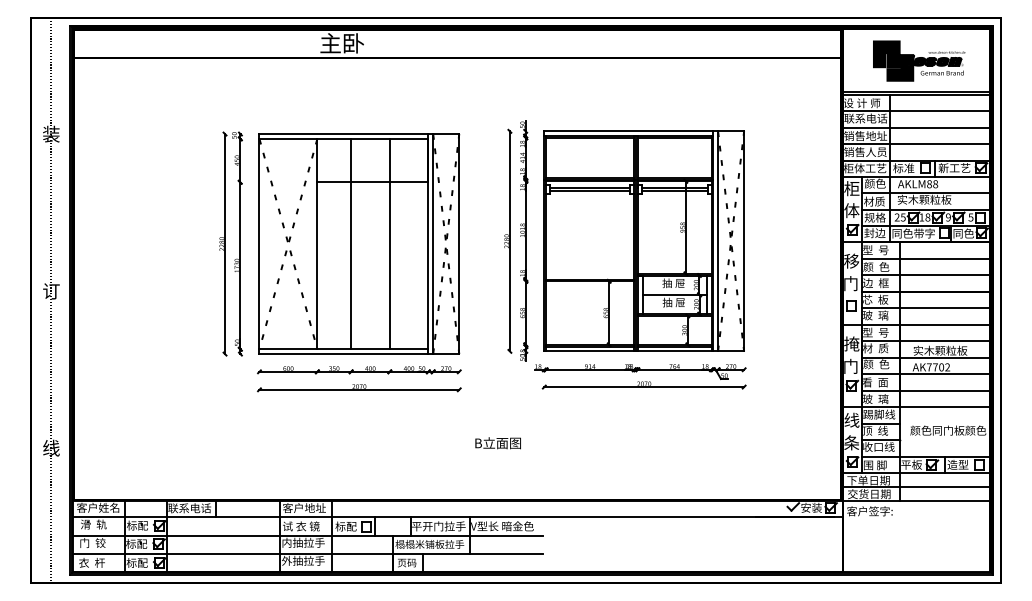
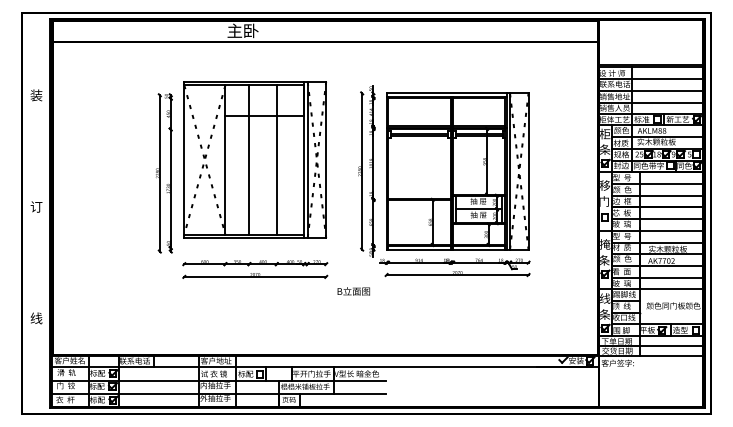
part: (919, 60) -> (653, 43), removed
text: (851, 210) -> (604, 149), 体 -> 条
part: (359, 243) -> (255, 159), moved
line: (50, 300) -> (35, 213), removed
text: (851, 365) -> (604, 259), 门 -> 条
text: (497, 443) -> (353, 291), moved

